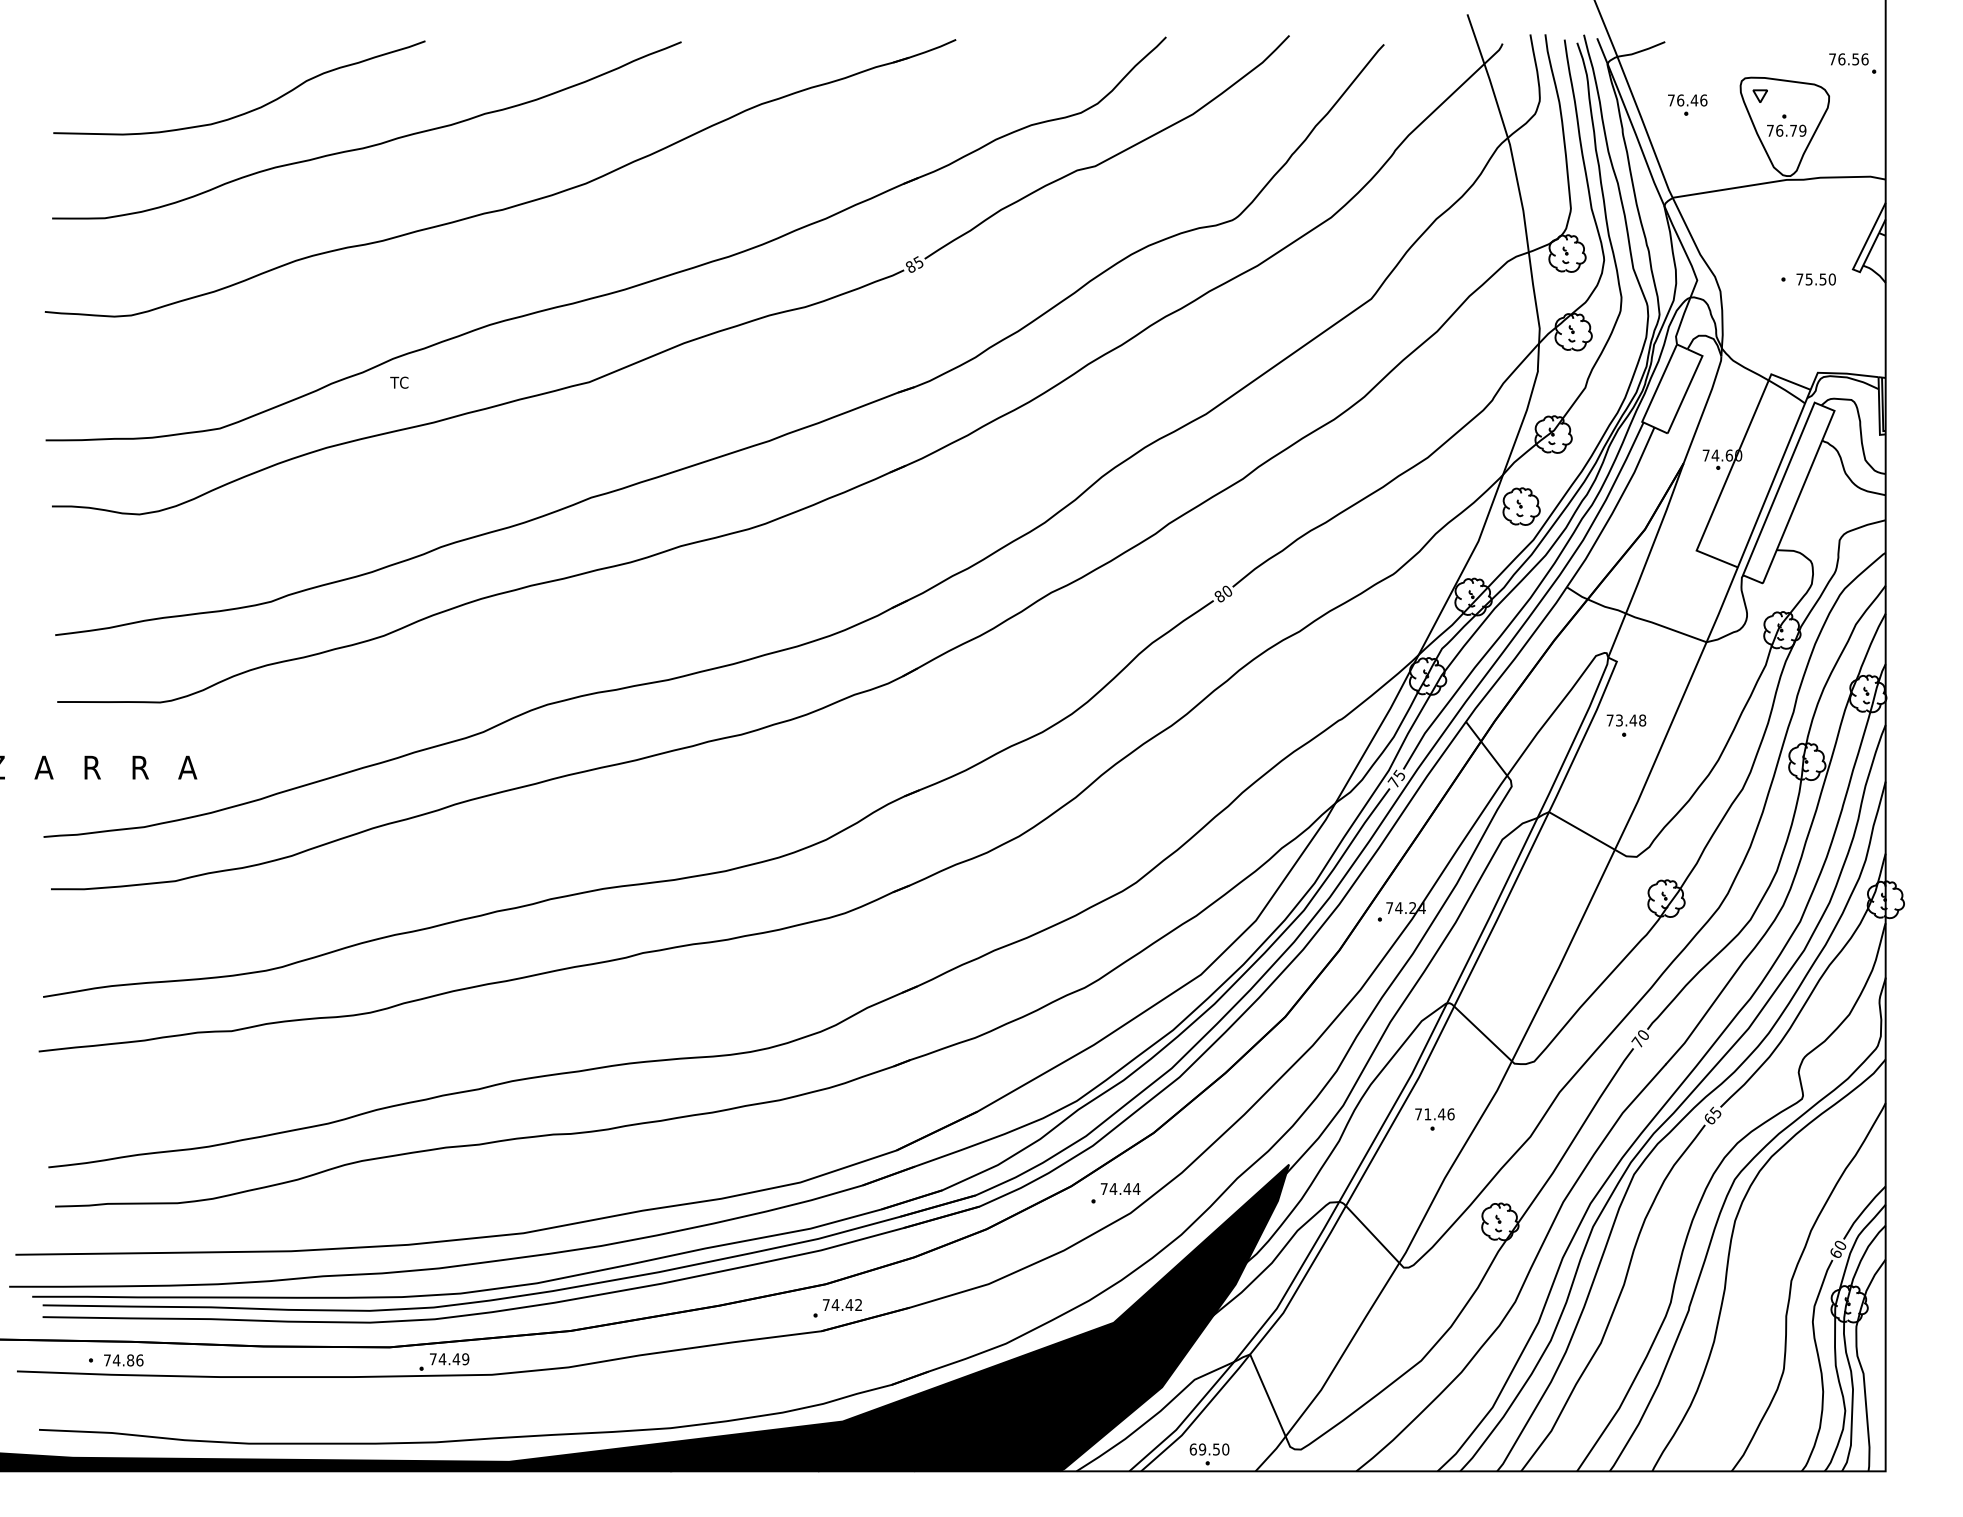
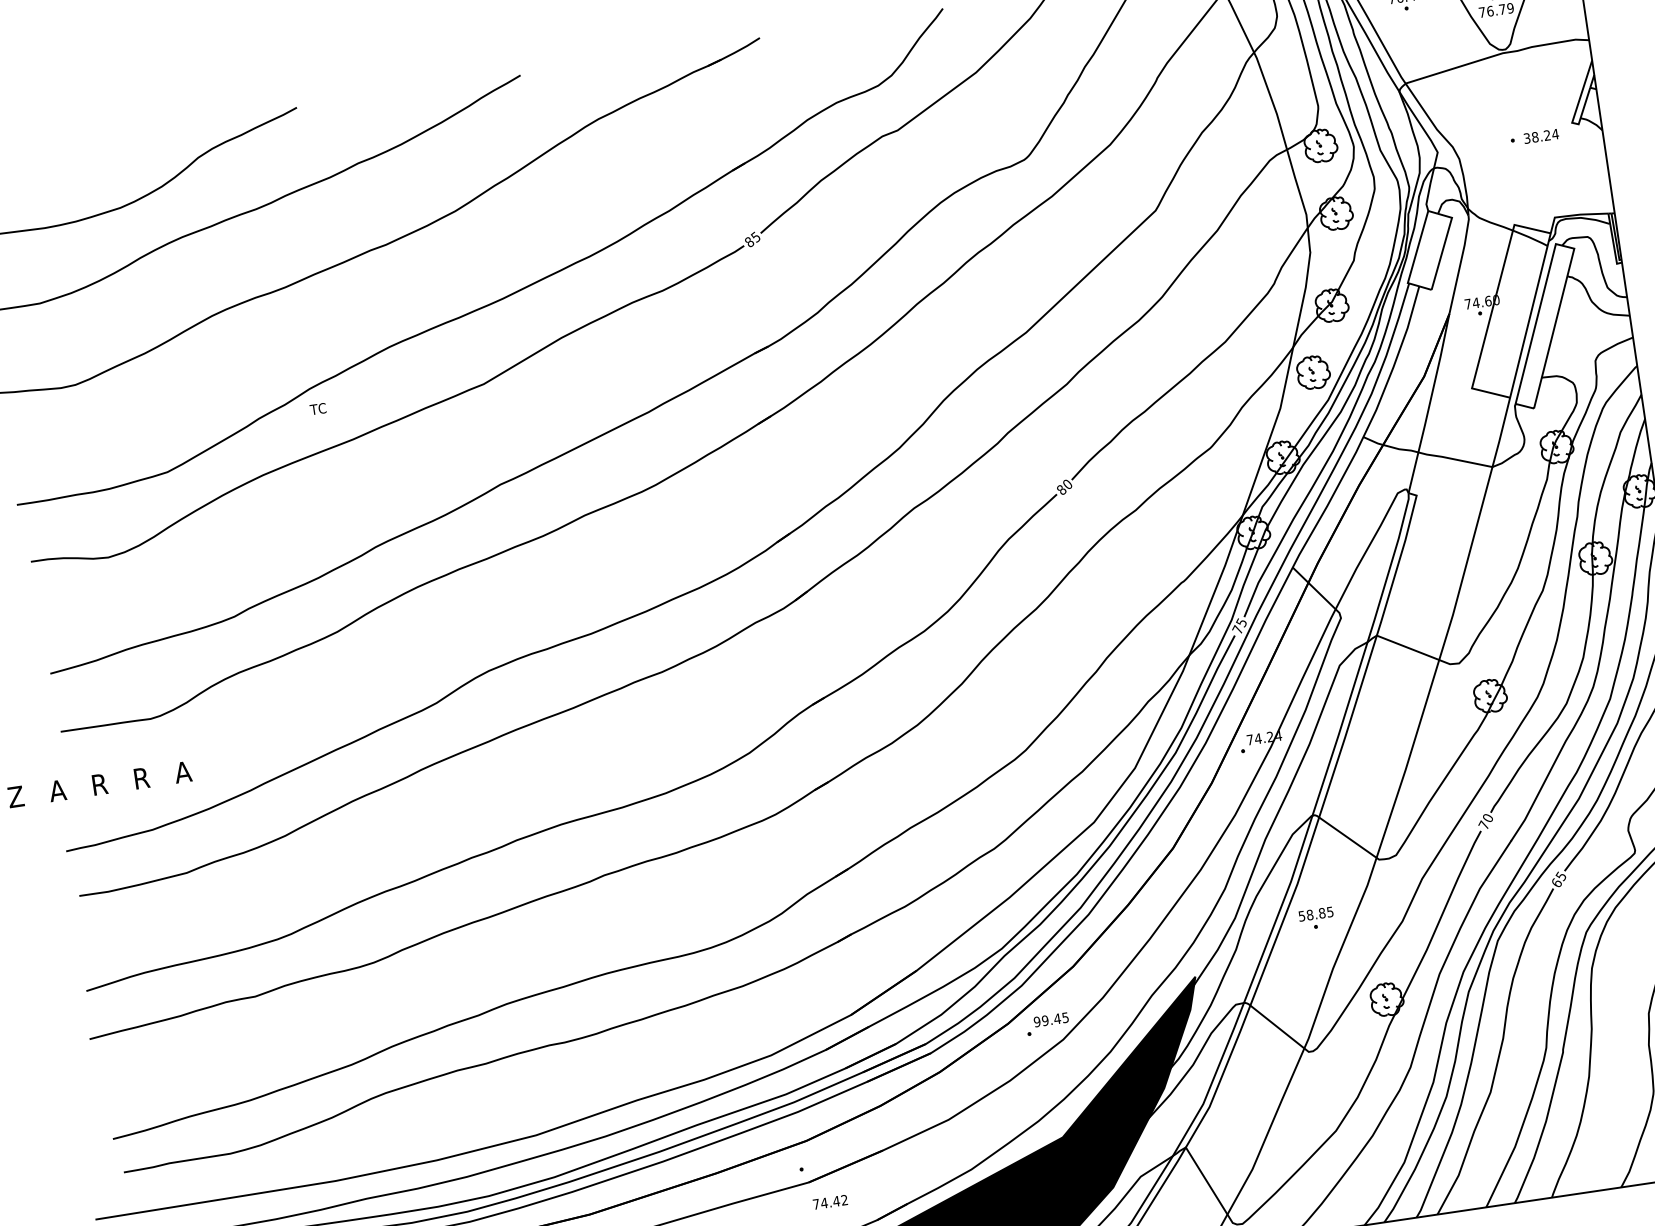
text: (1816, 279) -> (1541, 136), 75.50 -> 38.24
part: (1626, 725) -> (1433, 550), removed
text: (1434, 1114) -> (1315, 914), 71.46 -> 58.85
text: (1120, 1189) -> (1051, 1020), 74.44 -> 99.45
text: (842, 1304) -> (830, 1201), moved

